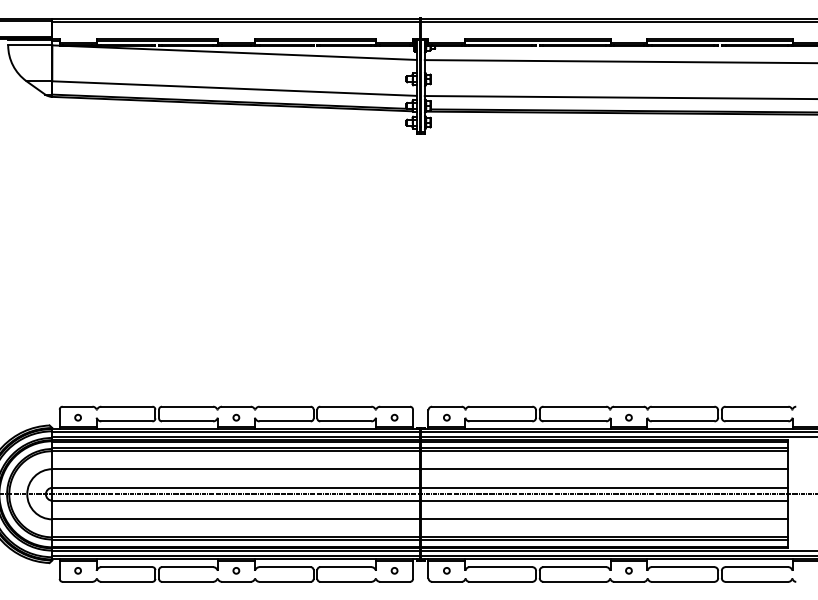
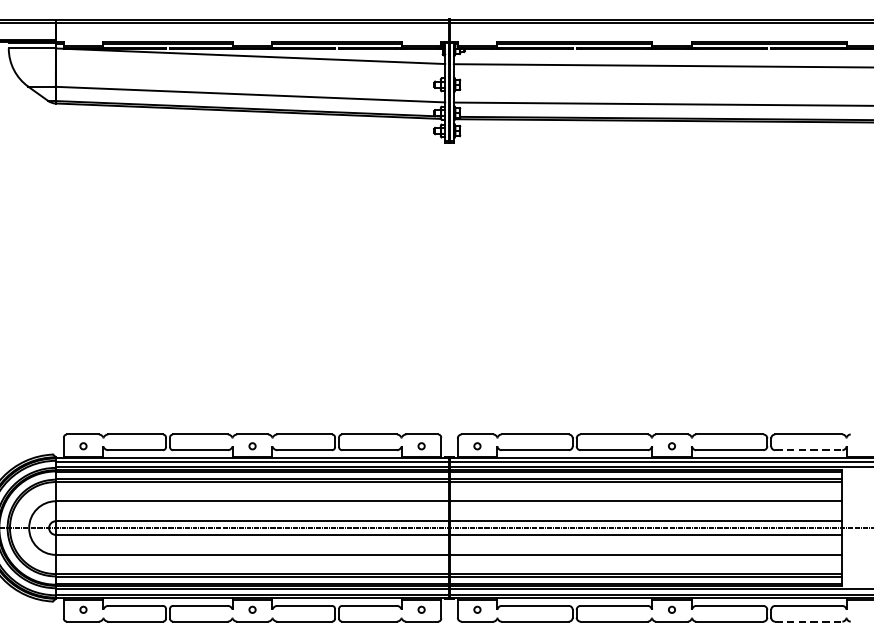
line: (757, 421) -> (809, 450), solid -> dashed
line: (757, 581) -> (809, 621), solid -> dashed

